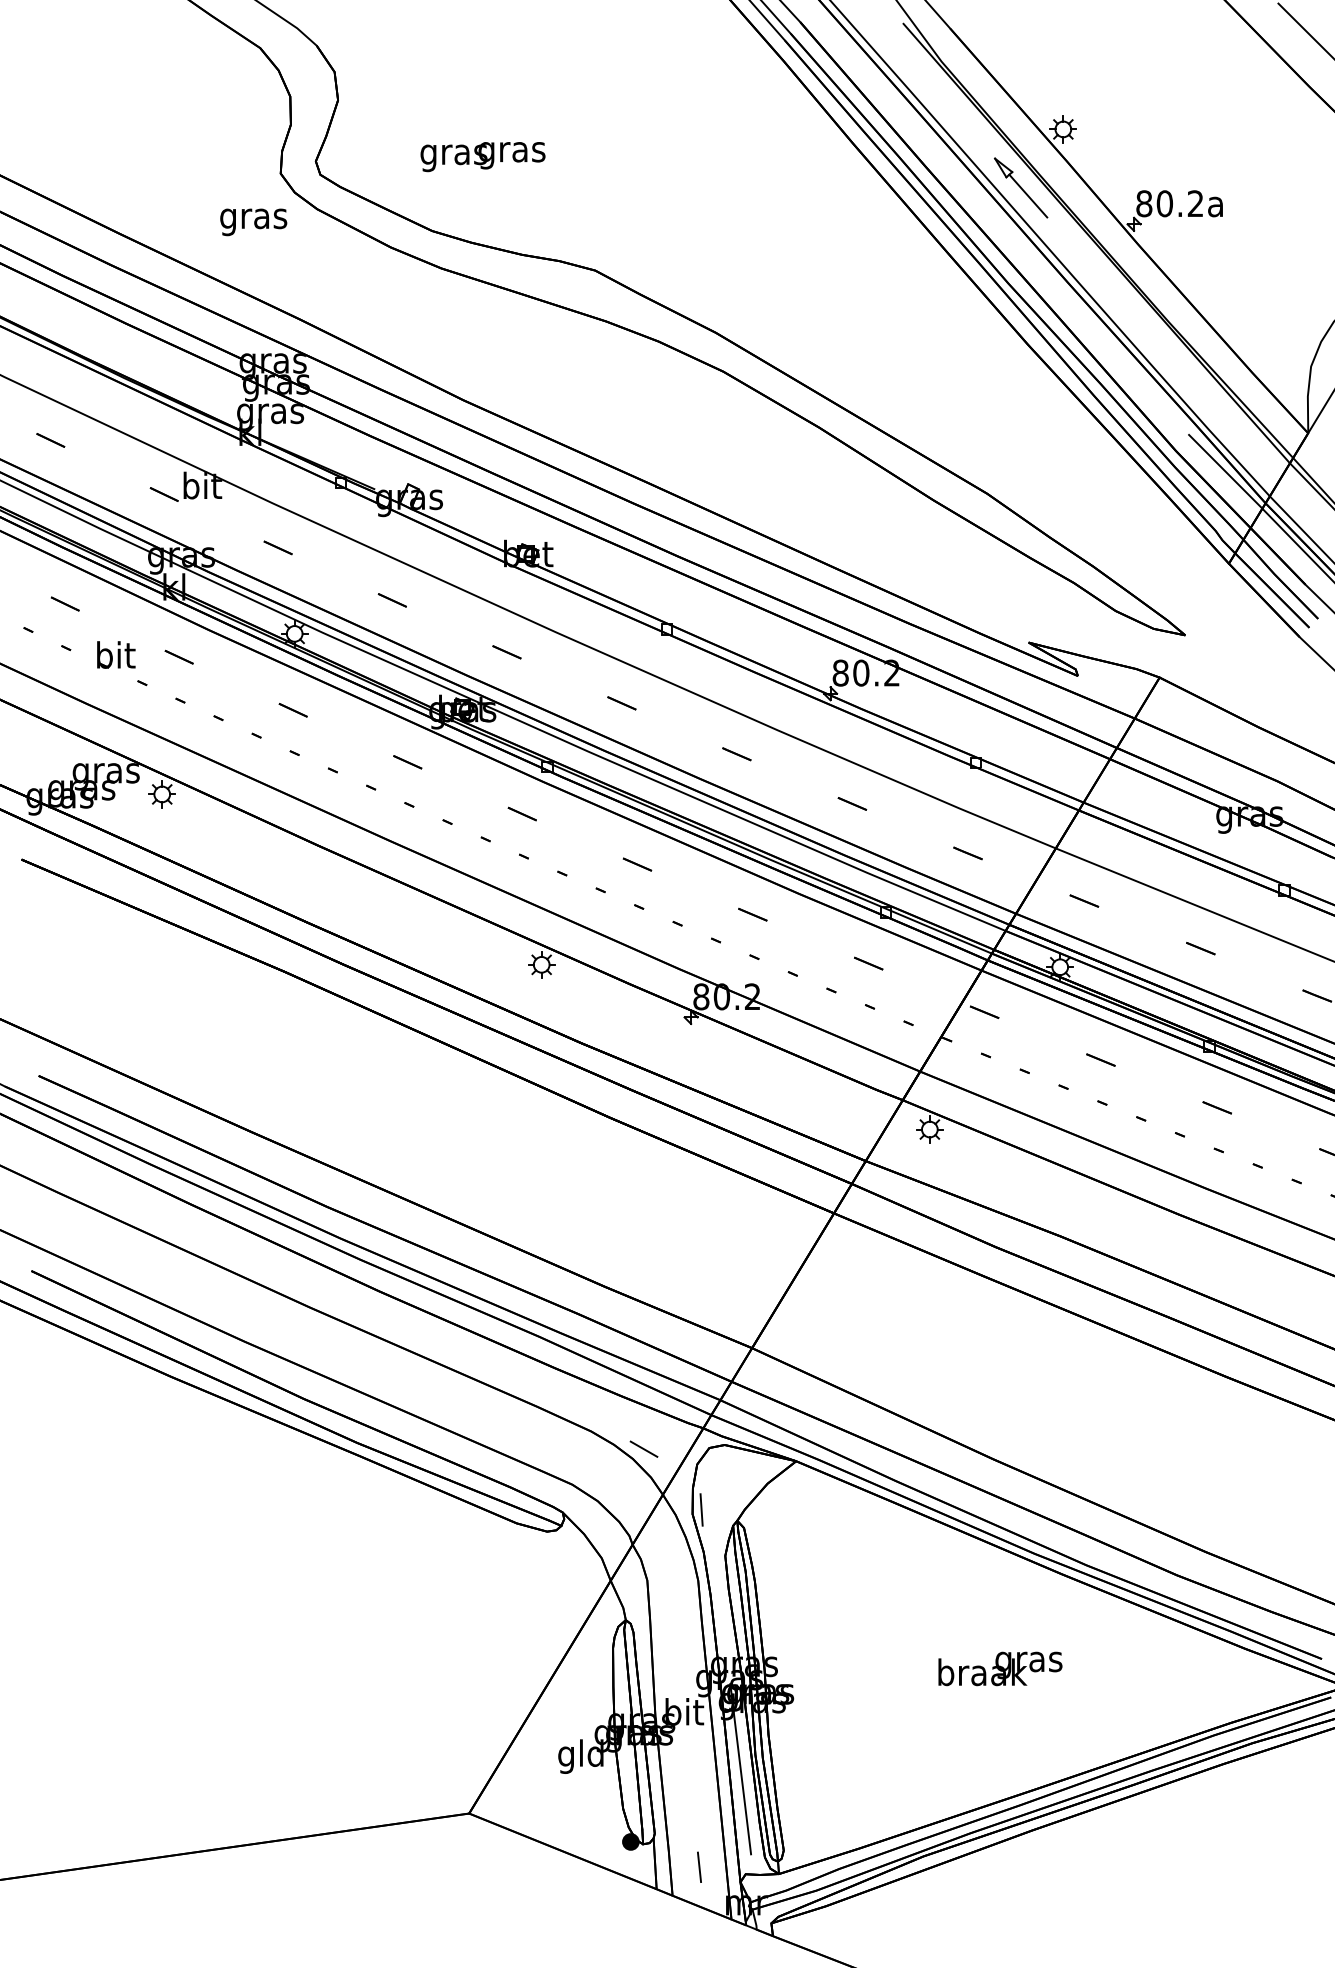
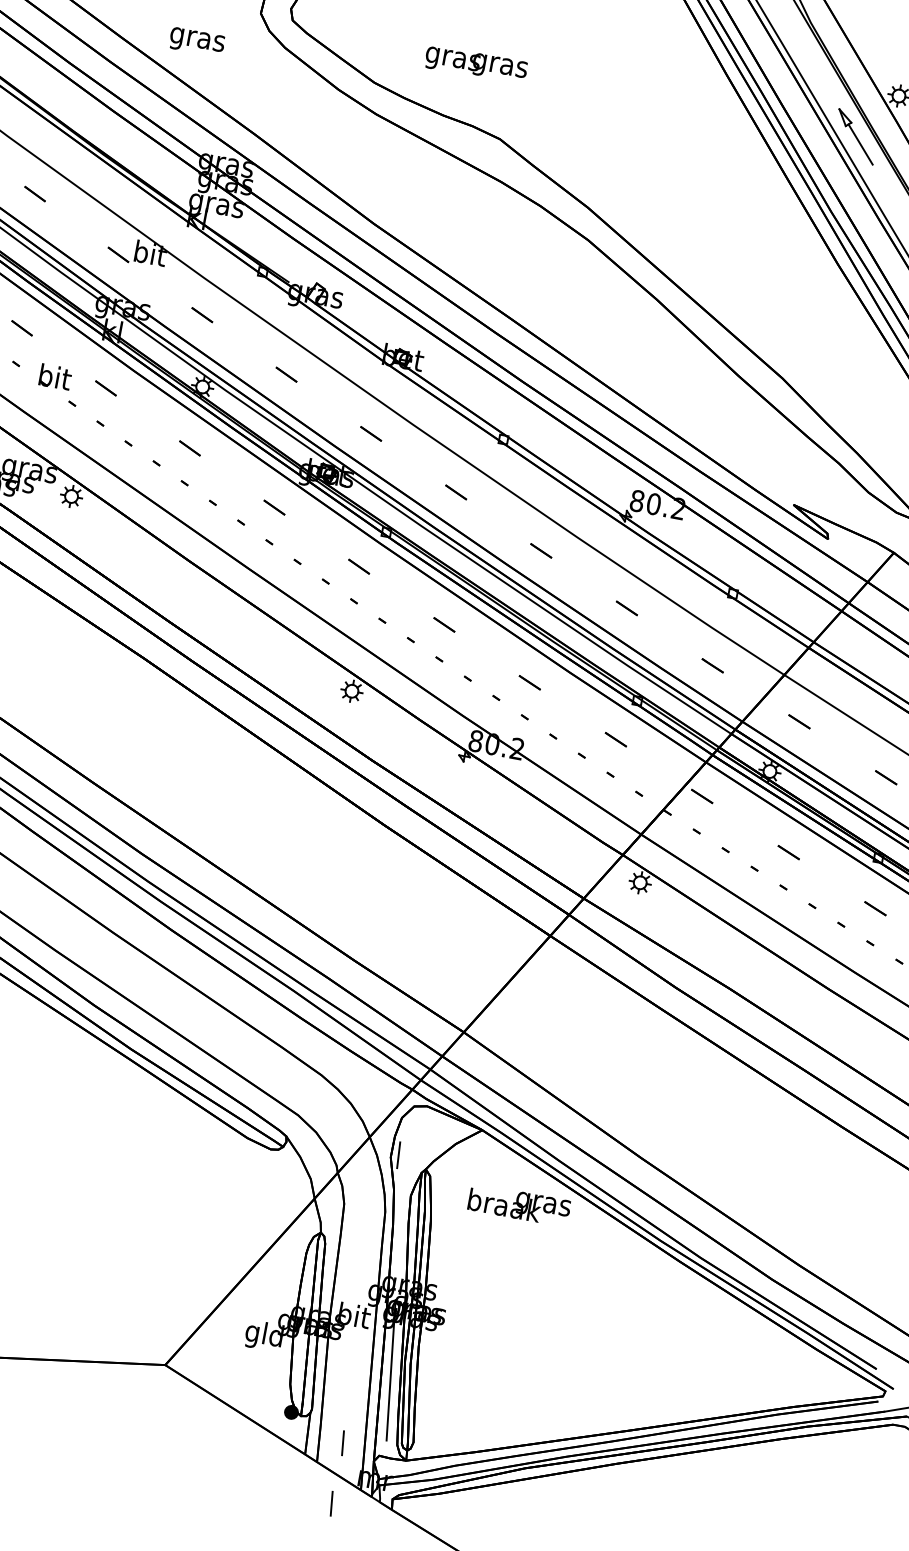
text: (482, 157) -> (475, 65), moved
text: (253, 222) -> (196, 42), moved
line: (643, 1448) -> (361, 1096), removed
text: (1000, 1668) -> (519, 1205), moved
line: (699, 1941) -> (331, 1503), added

